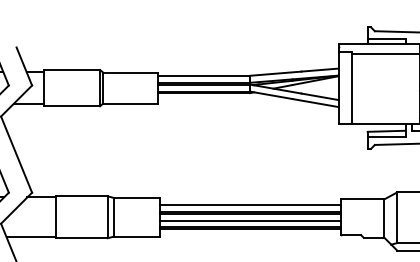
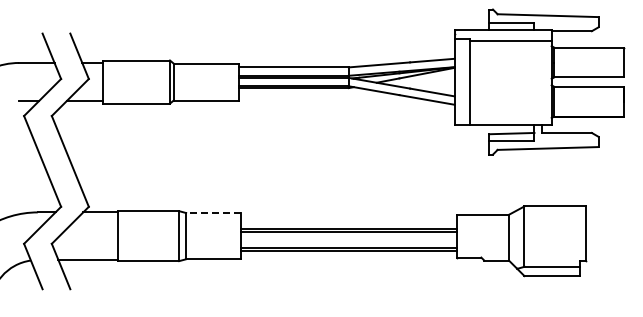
line: (136, 198) -> (213, 213), solid -> dashed
line: (249, 204) -> (348, 221), removed
line: (249, 220) -> (348, 240), removed

